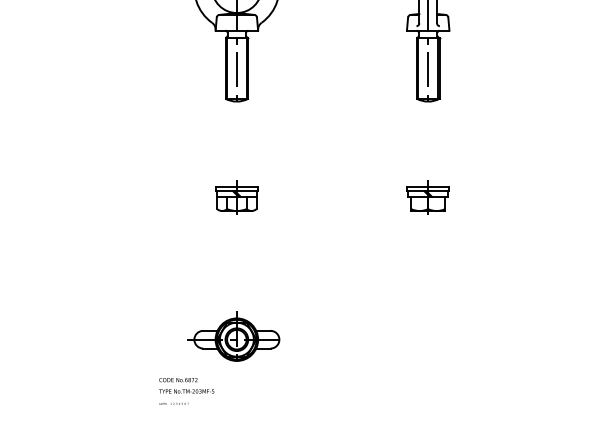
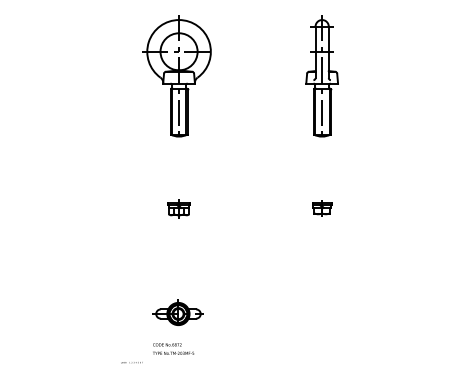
part: (236, 196) -> (178, 207), size x0.7
part: (427, 196) -> (321, 207), size x0.6
part: (233, 336) -> (176, 312), size x0.7
text: (186, 384) -> (173, 348), moved

